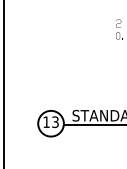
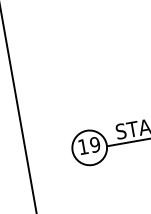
text: (55, 121) -> (95, 143), 13 -> 19

